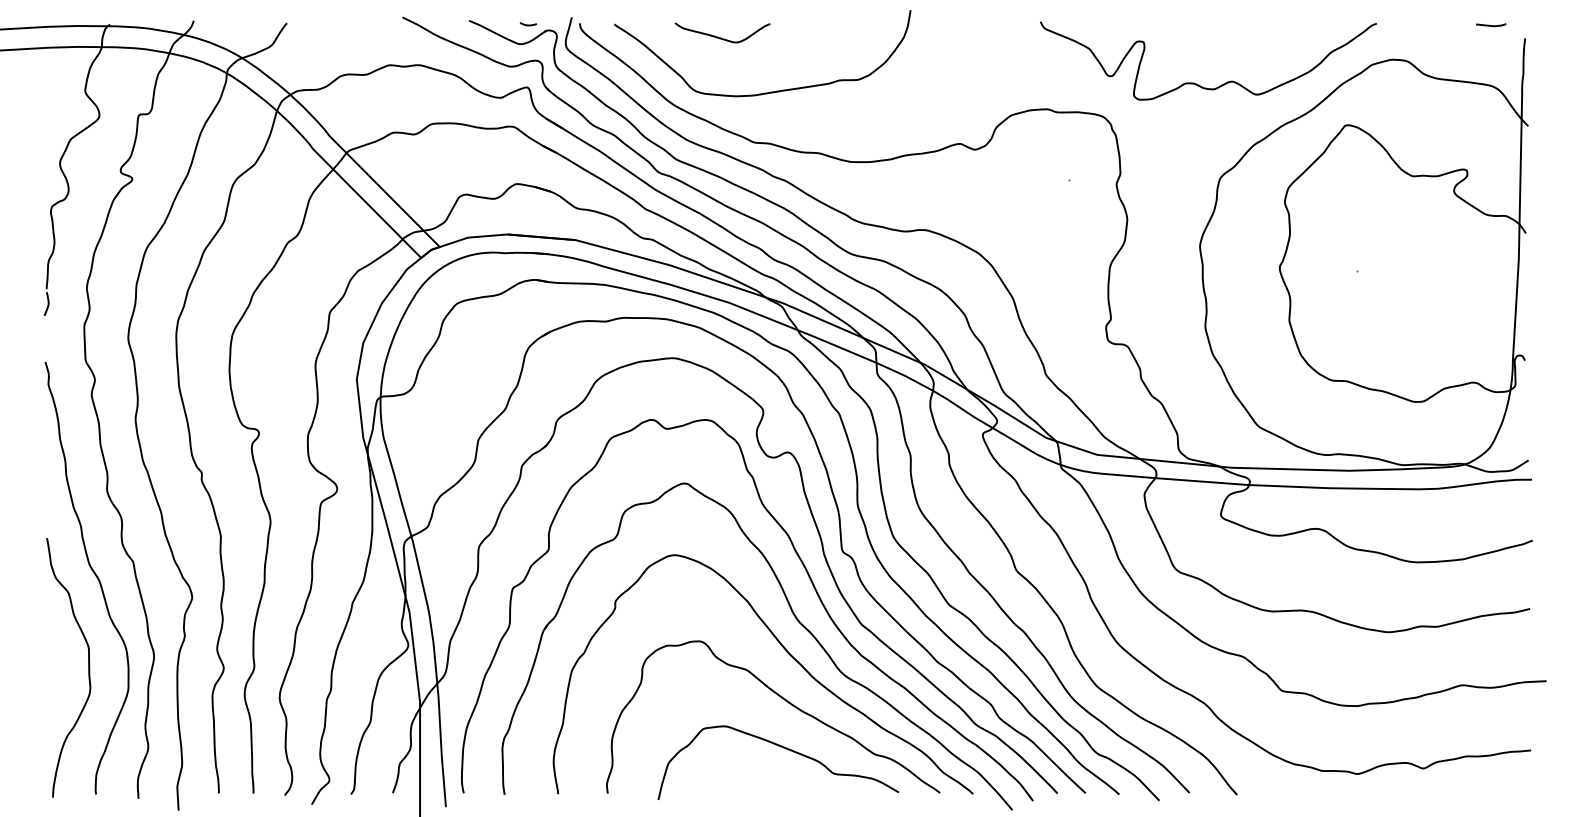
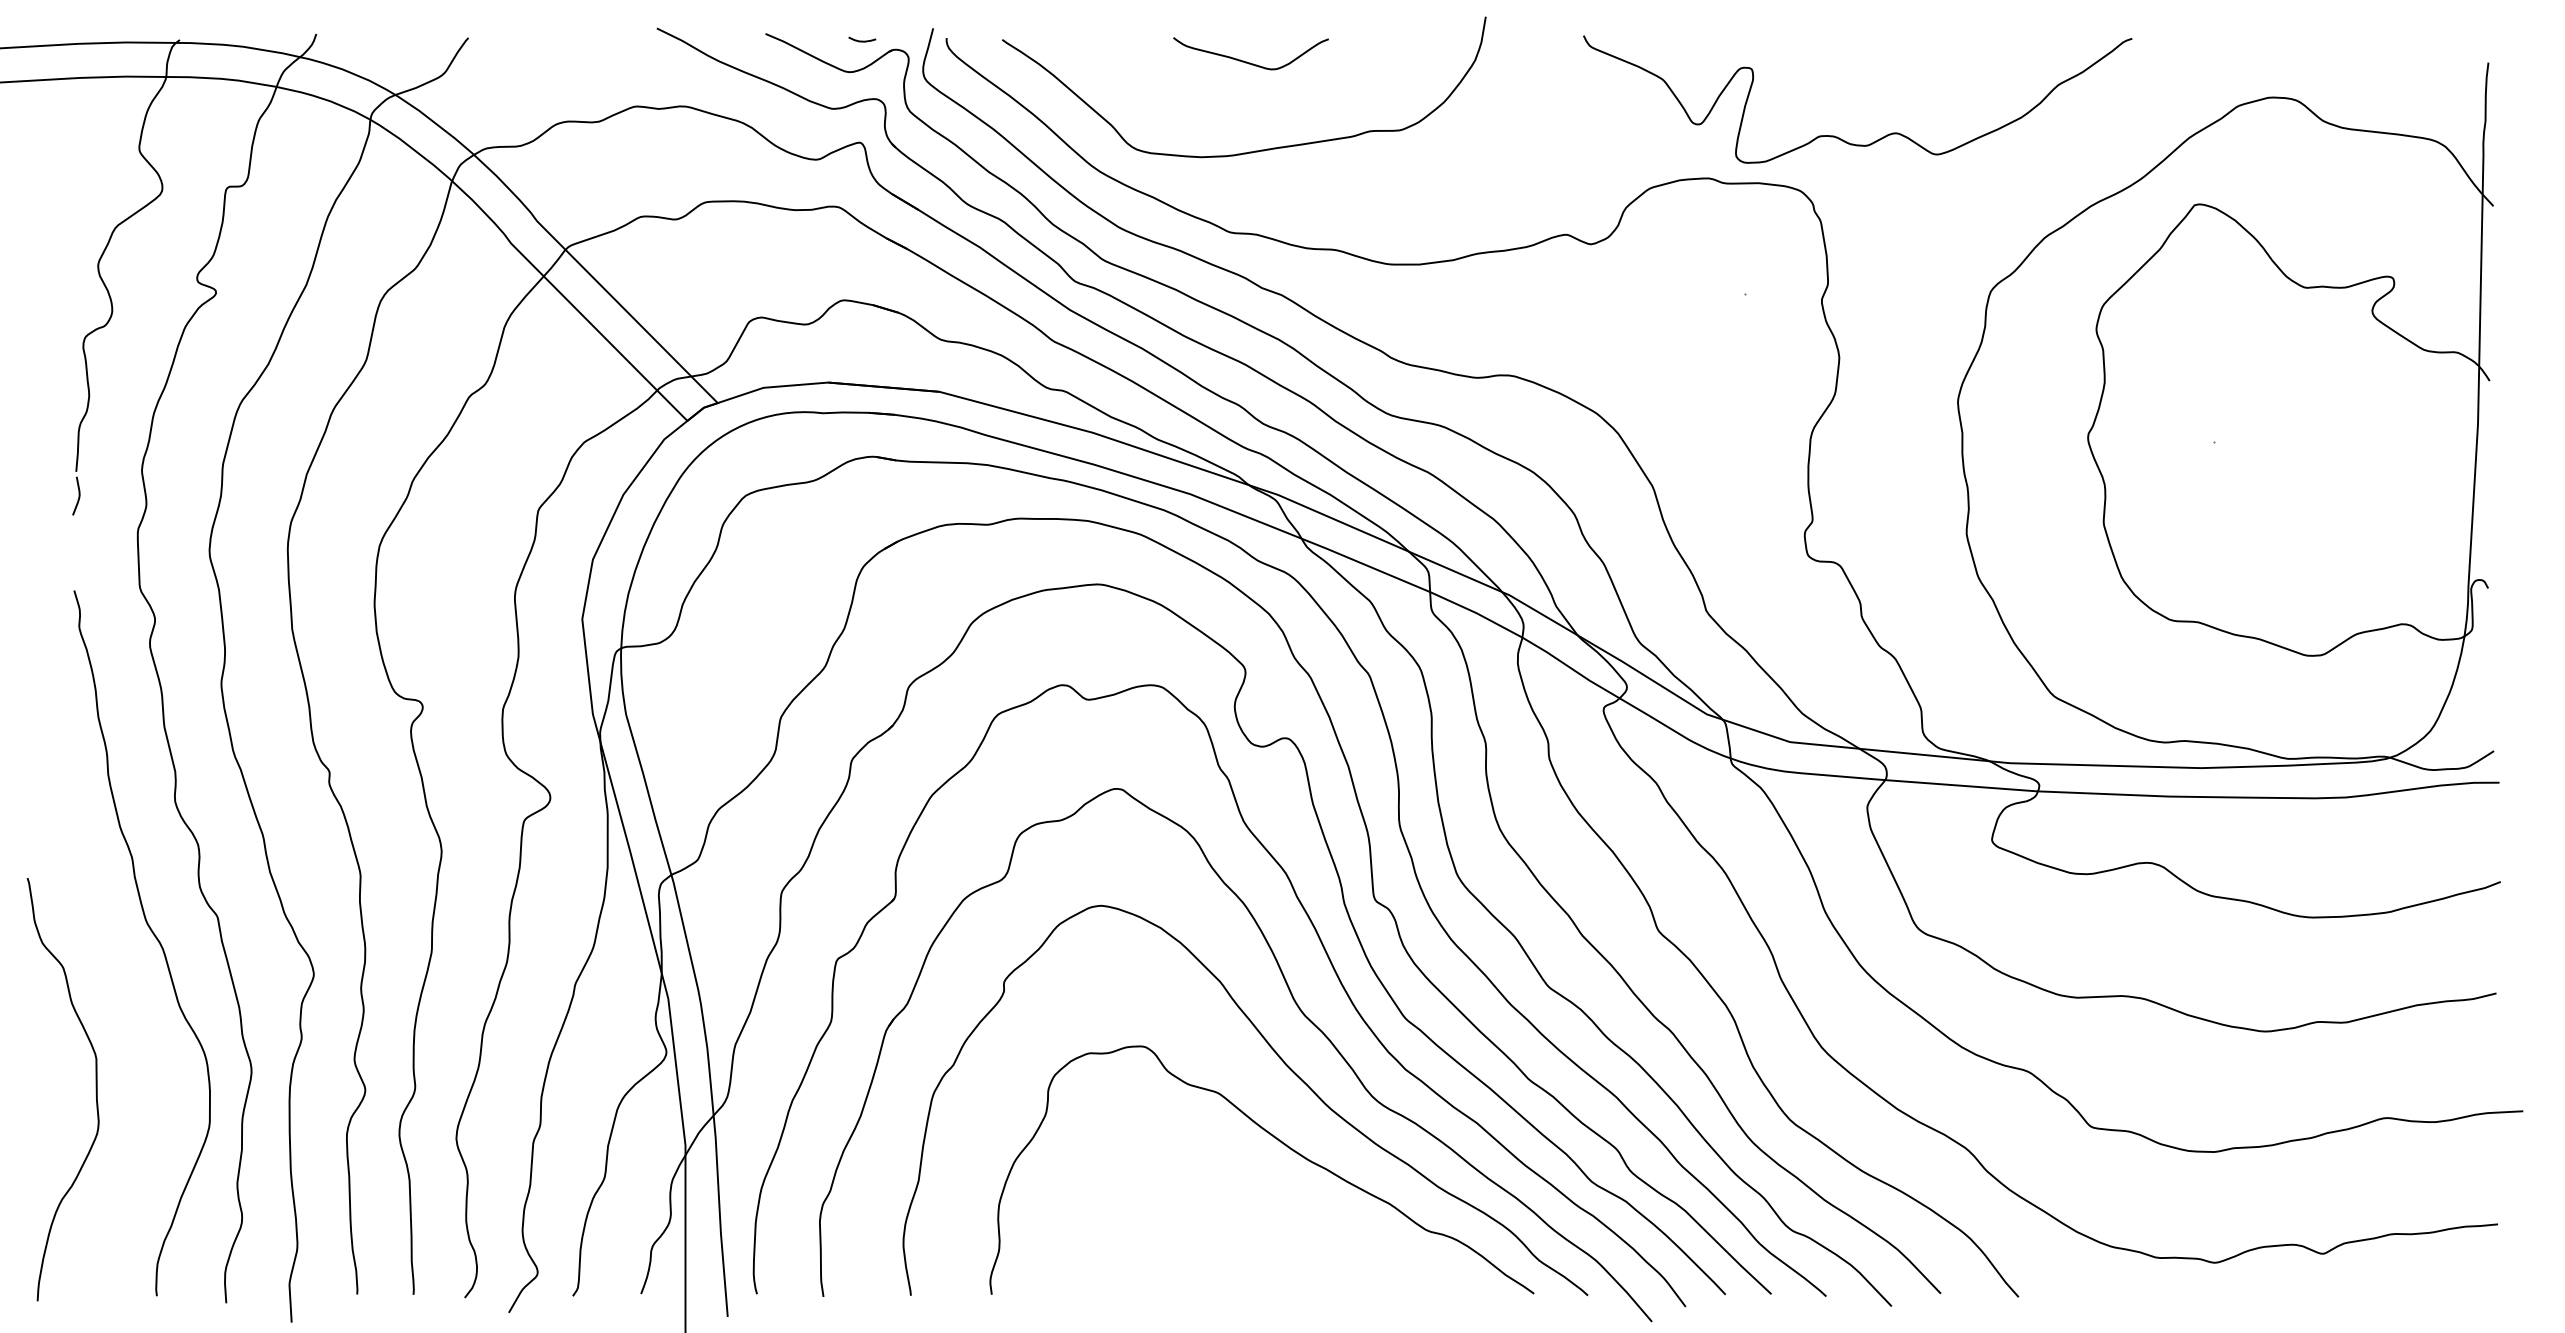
curve: (1491, 25) -> (2433, 41), removed
curve: (721, 37) -> (1249, 61), moved
curve: (1196, 83) -> (1837, 136), moved
curve: (88, 667) -> (95, 1089), moved
curve: (785, 749) -> (1281, 1222), removed

